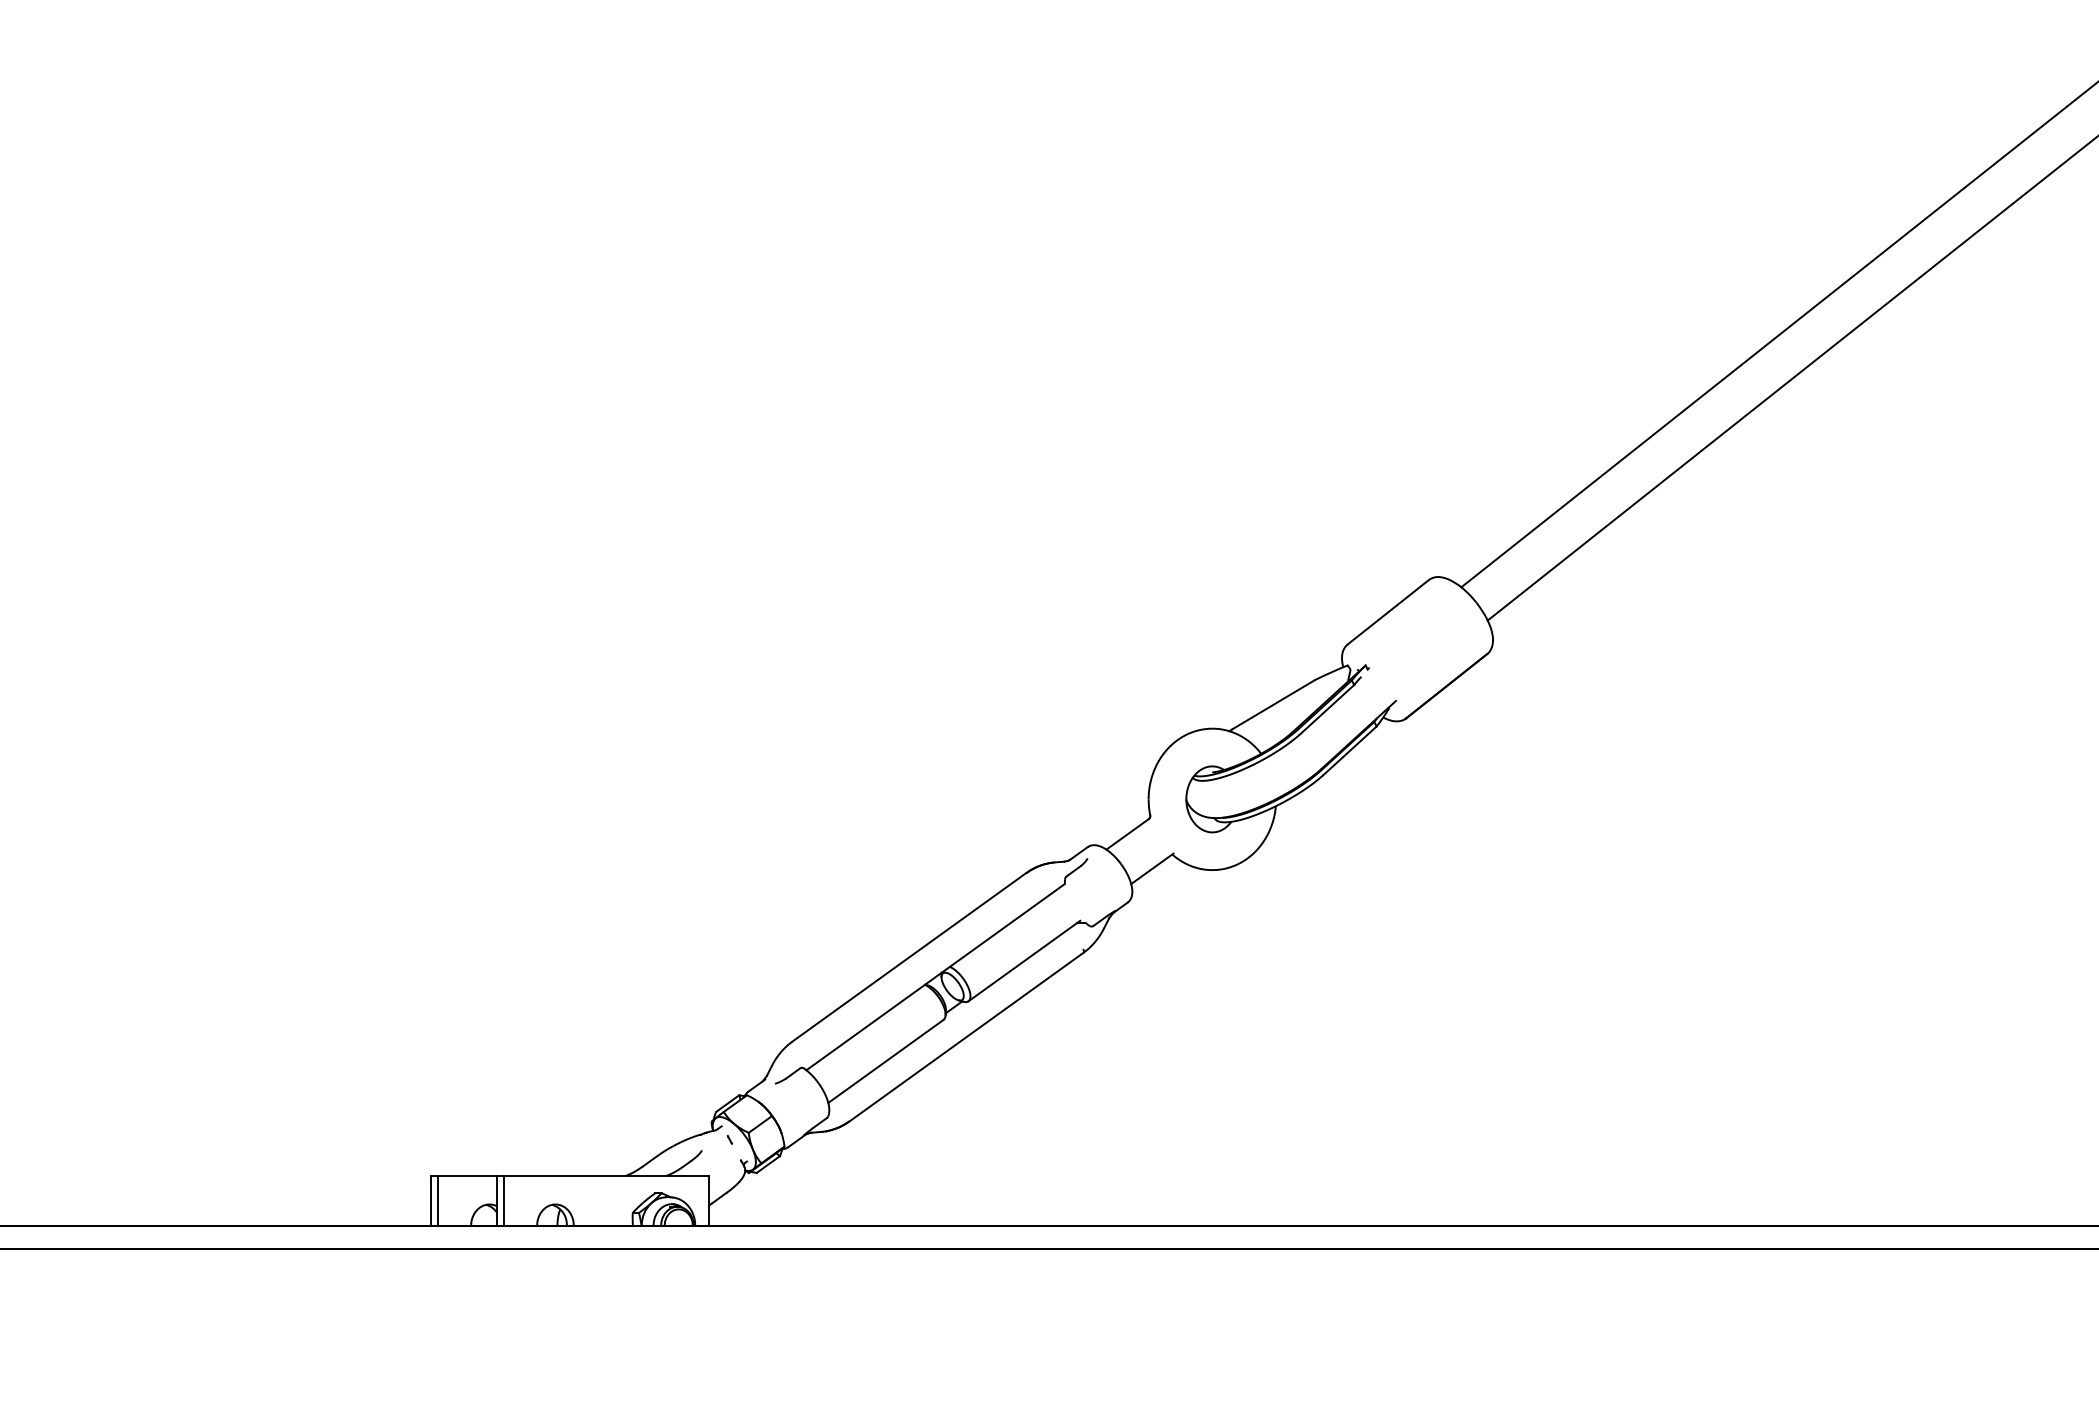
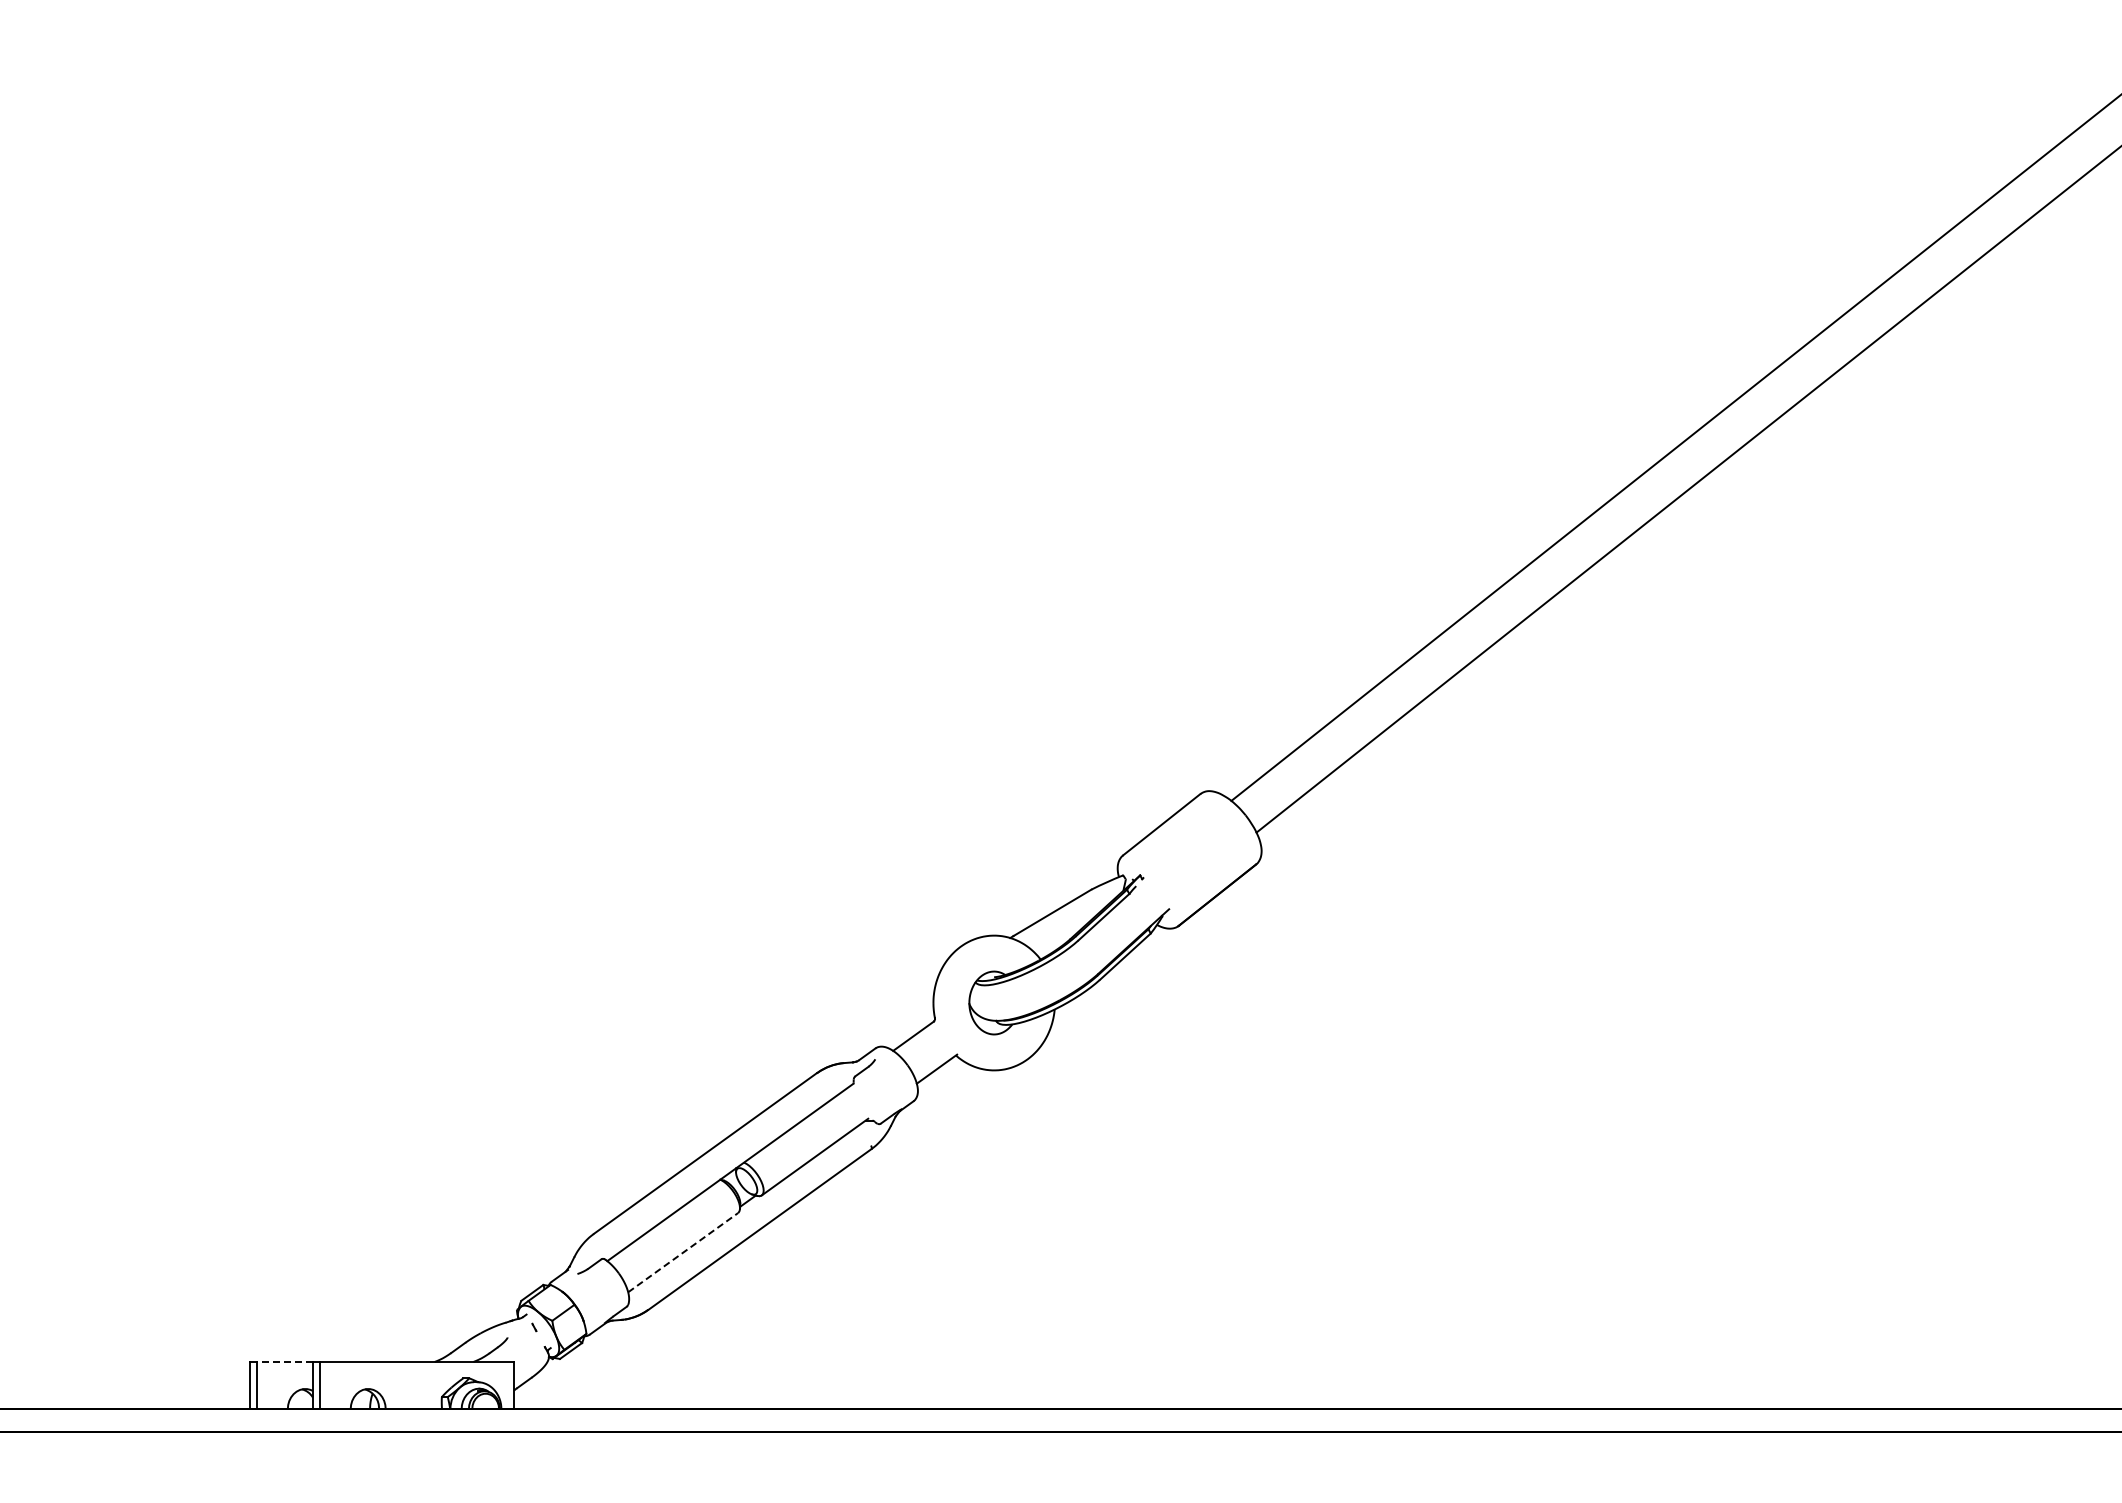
line: (886, 1061) -> (683, 1252), solid -> dashed
line: (467, 1176) -> (284, 1362), solid -> dashed

